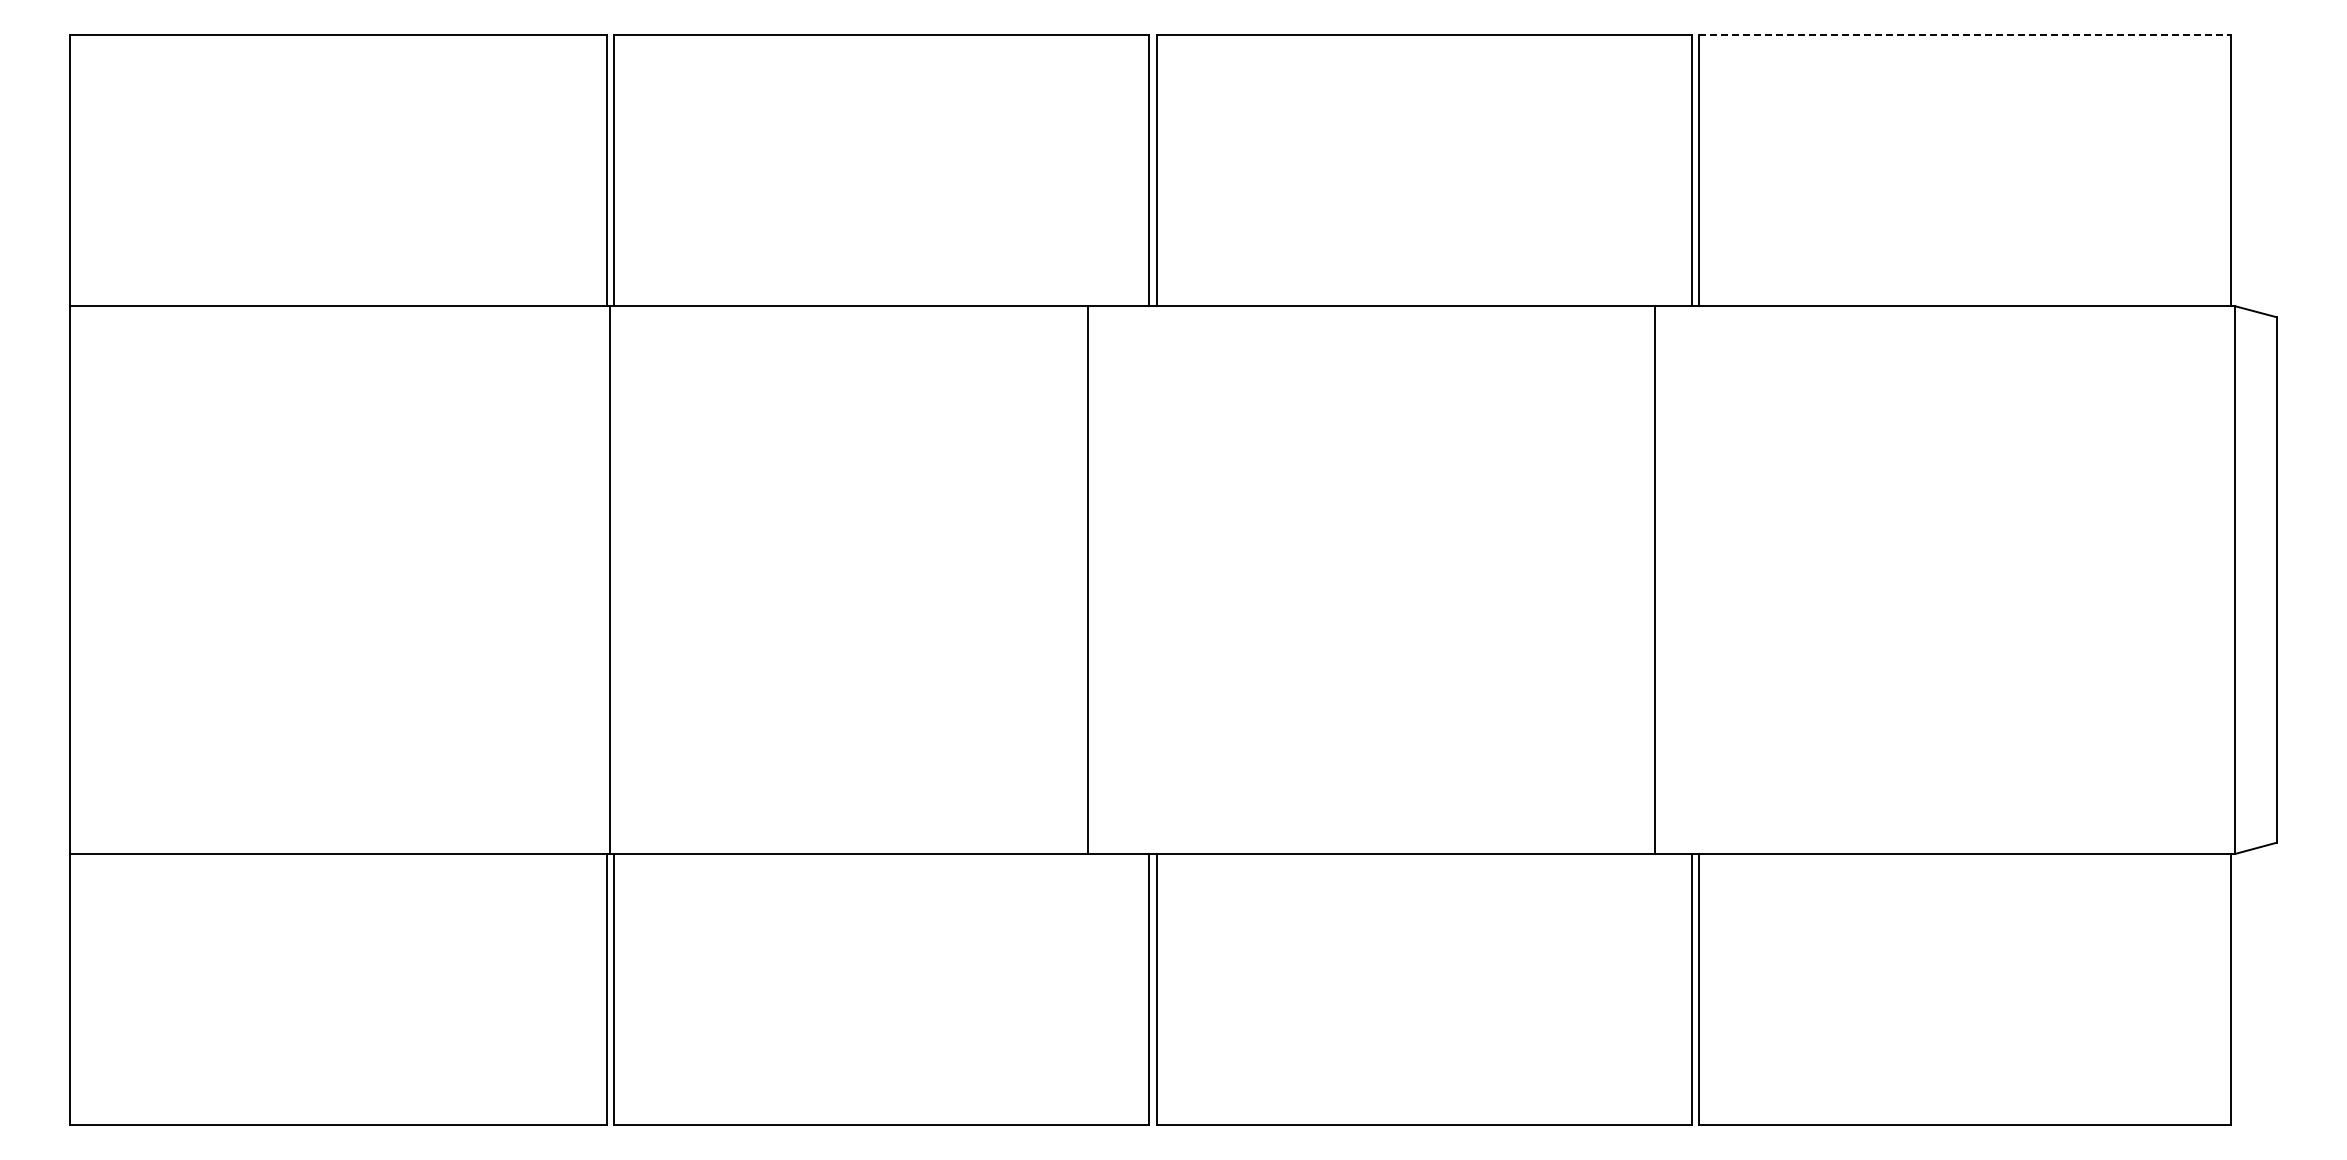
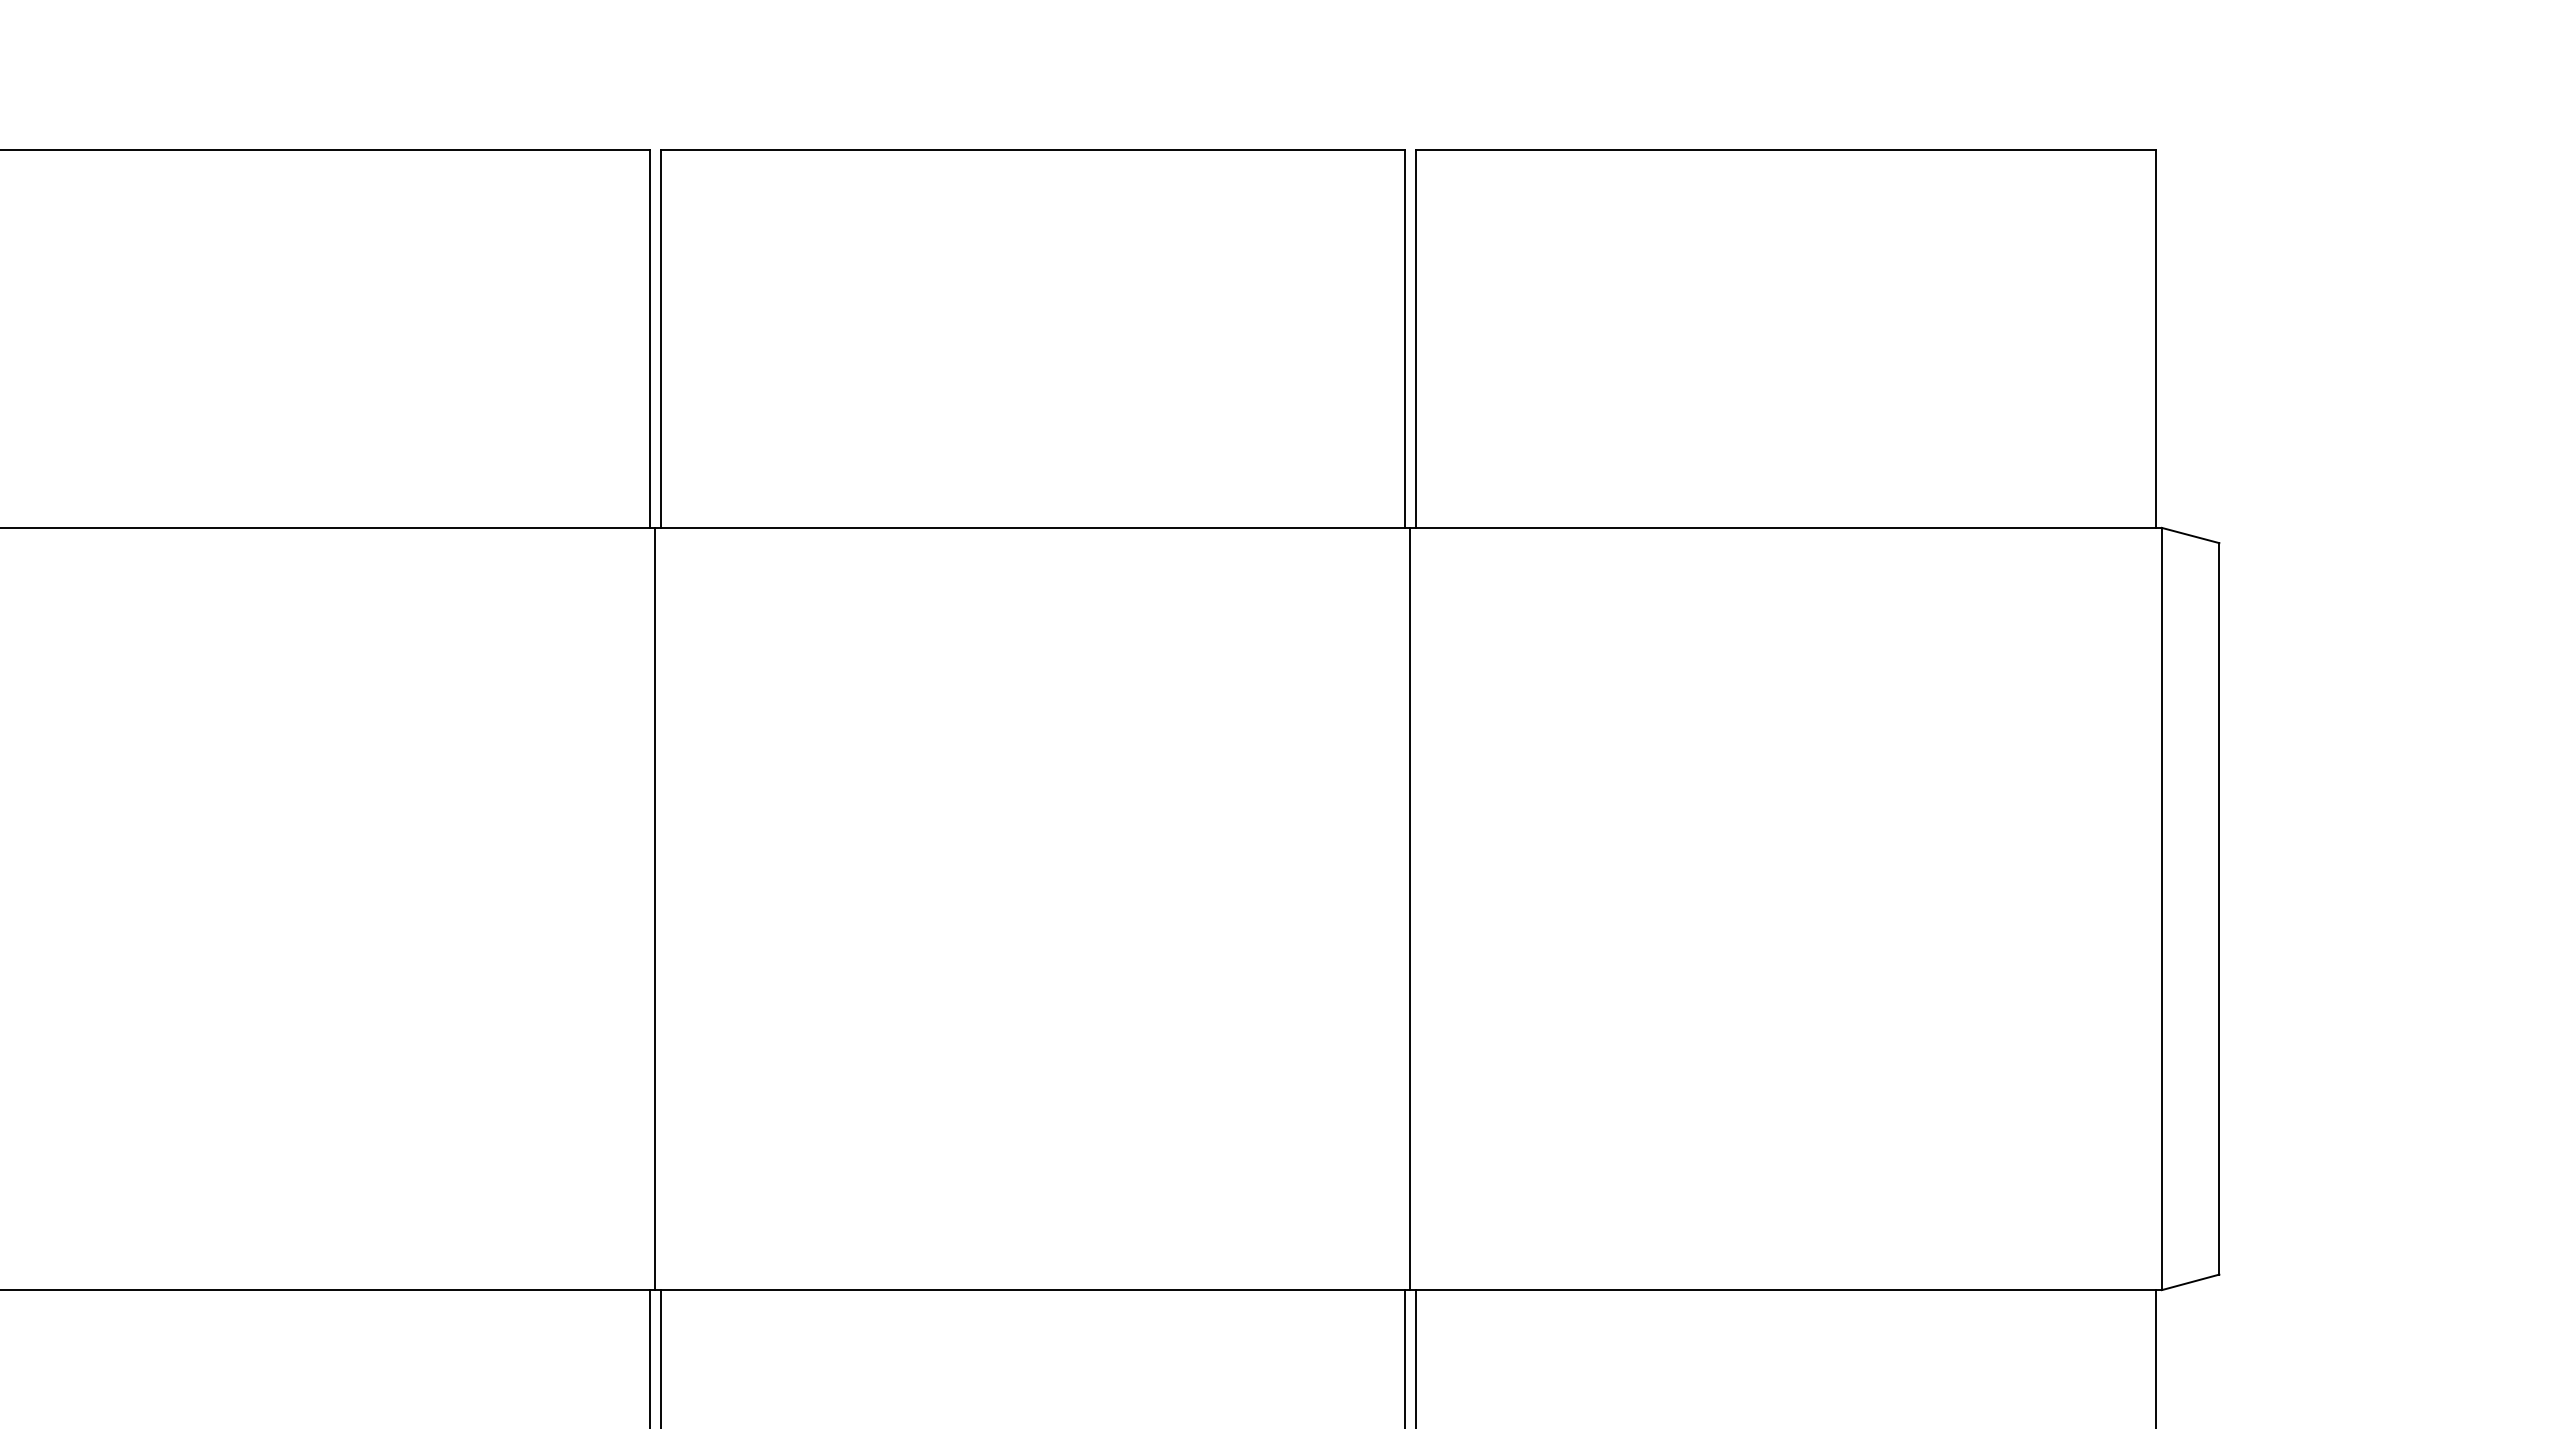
line: (1965, 34) -> (1786, 149), dashed -> solid
line: (1087, 579) -> (654, 908), moved
line: (1655, 579) -> (1410, 908), moved

